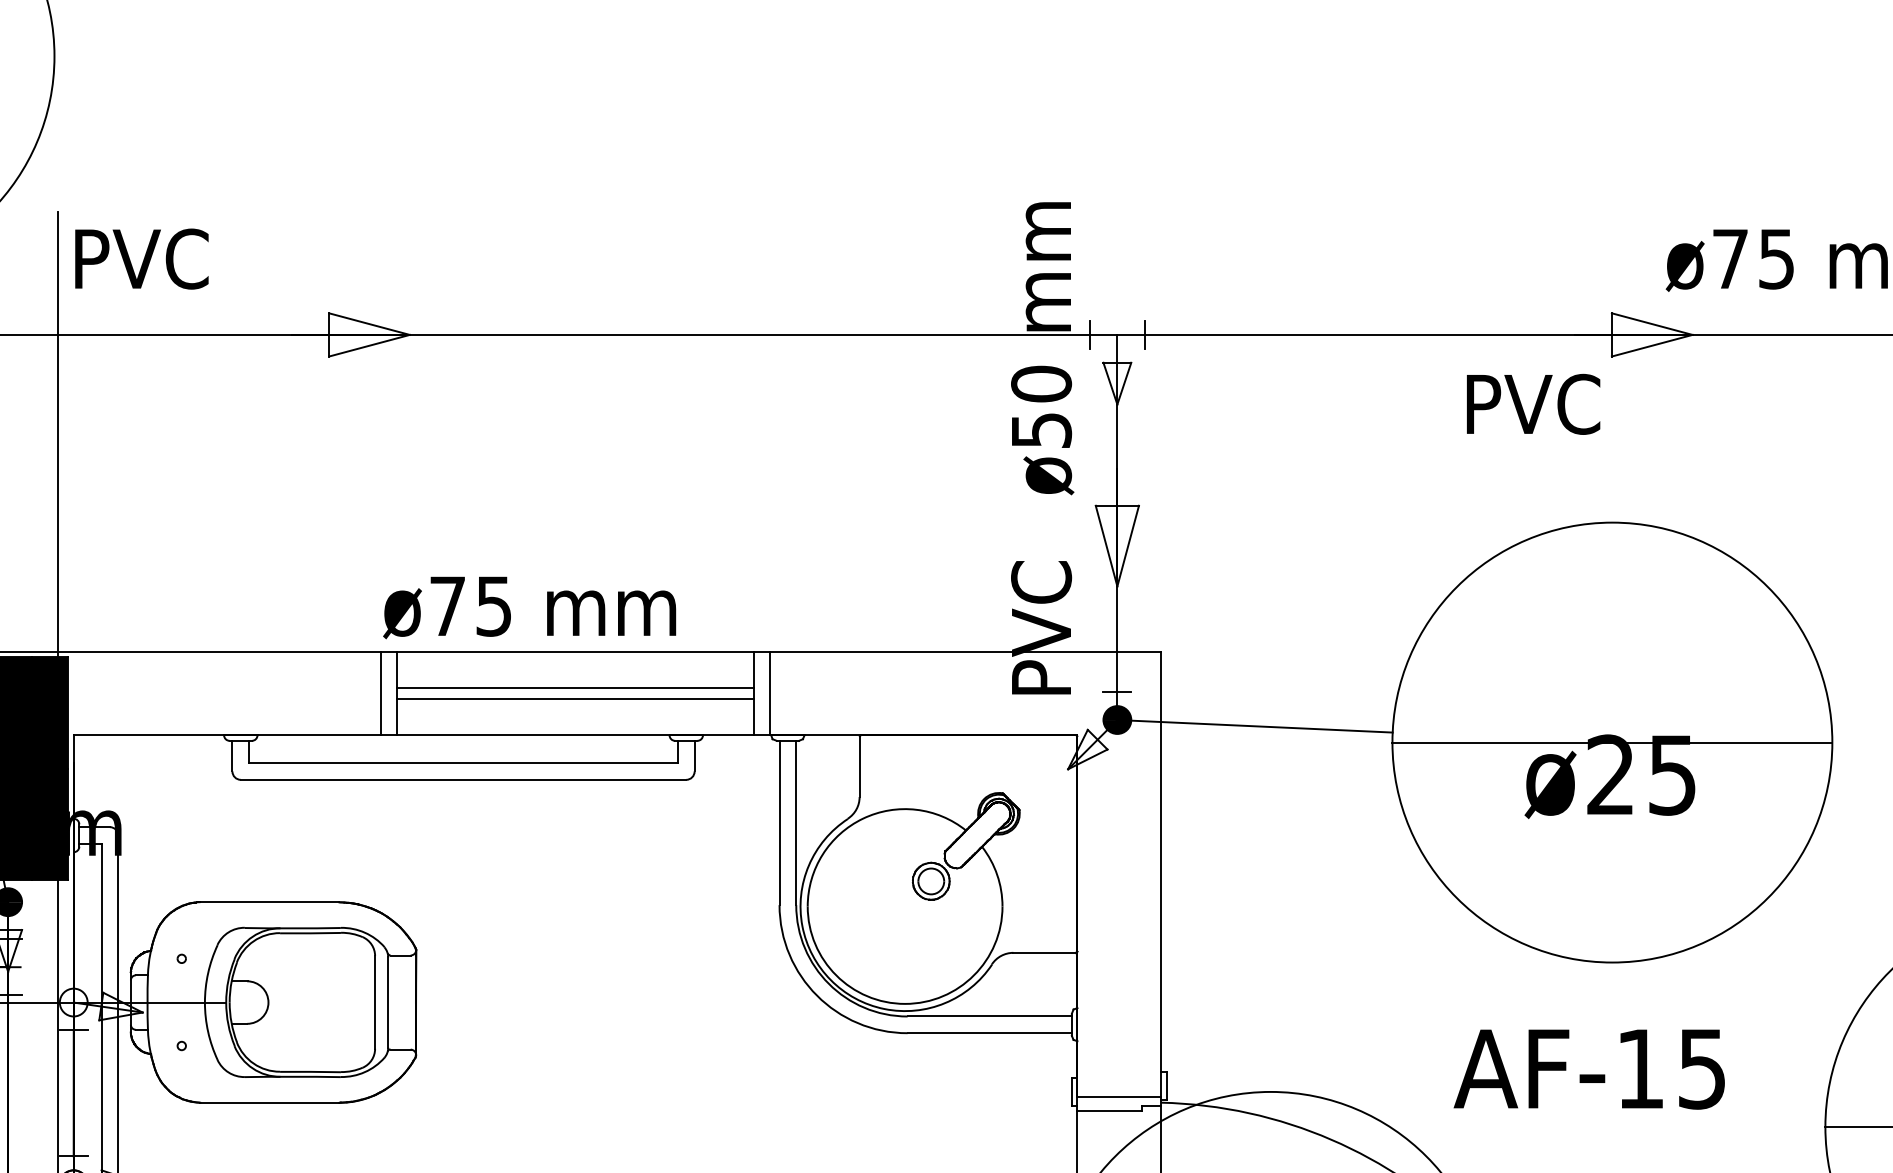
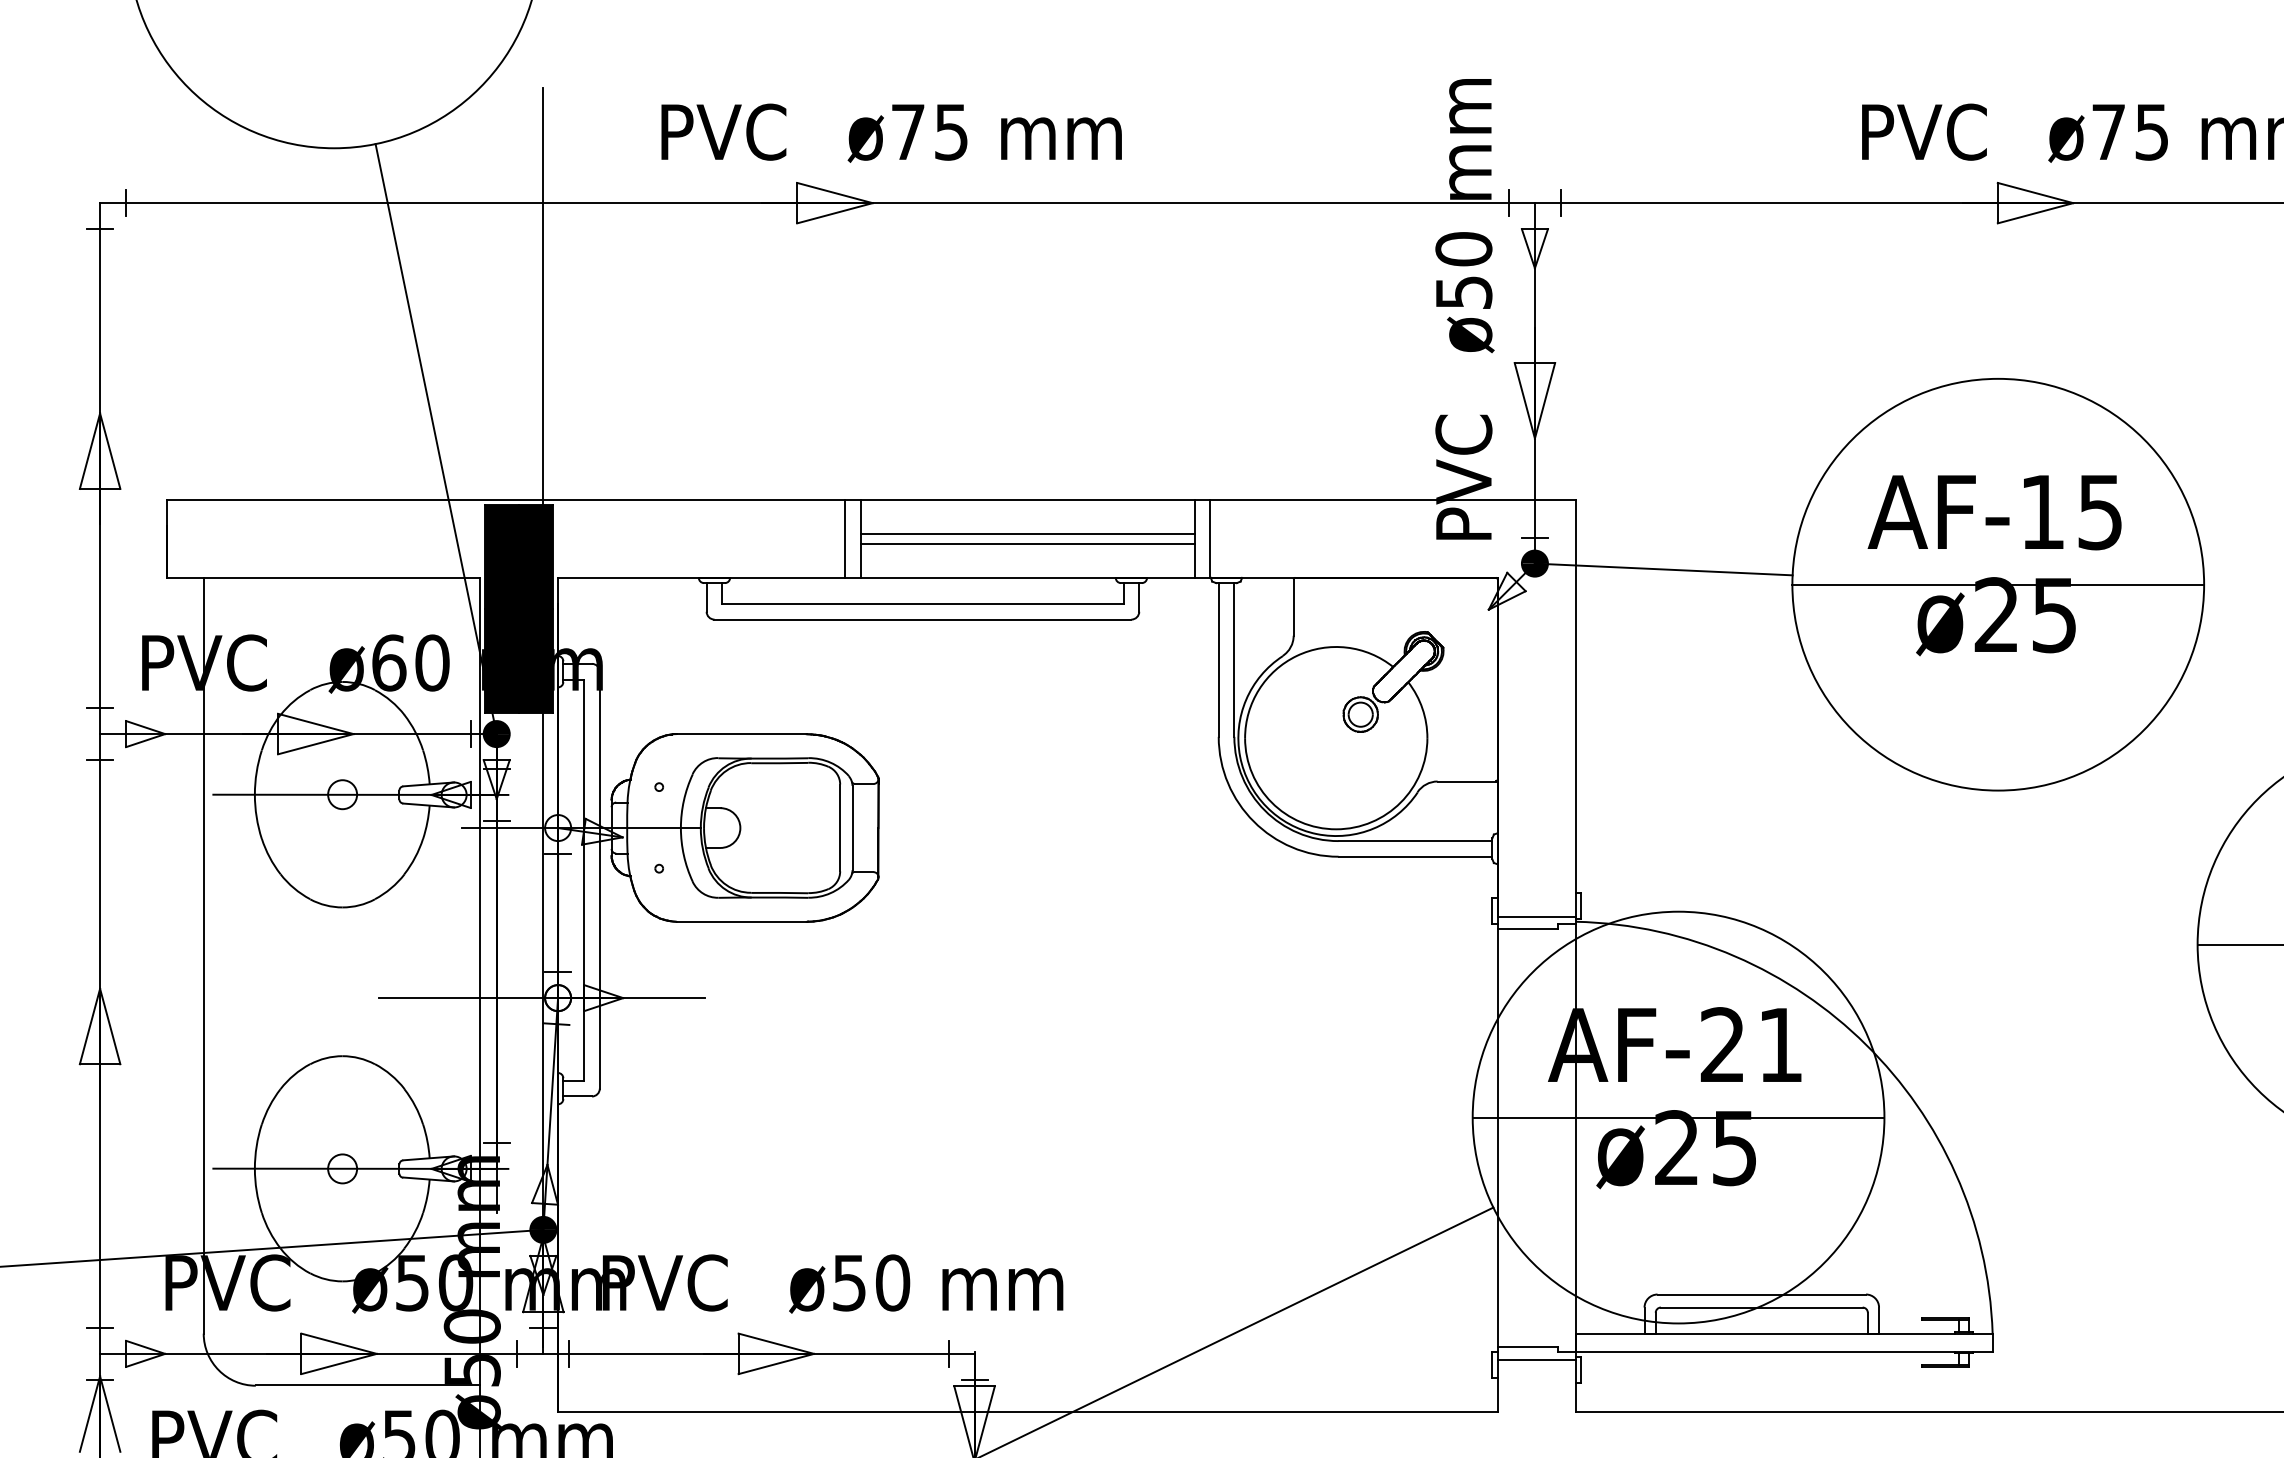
text: (141, 258) -> (723, 131), moved
text: (1533, 403) -> (1924, 131), moved
text: (529, 607) -> (984, 133), moved
text: (1589, 1069) -> (1994, 512), moved

